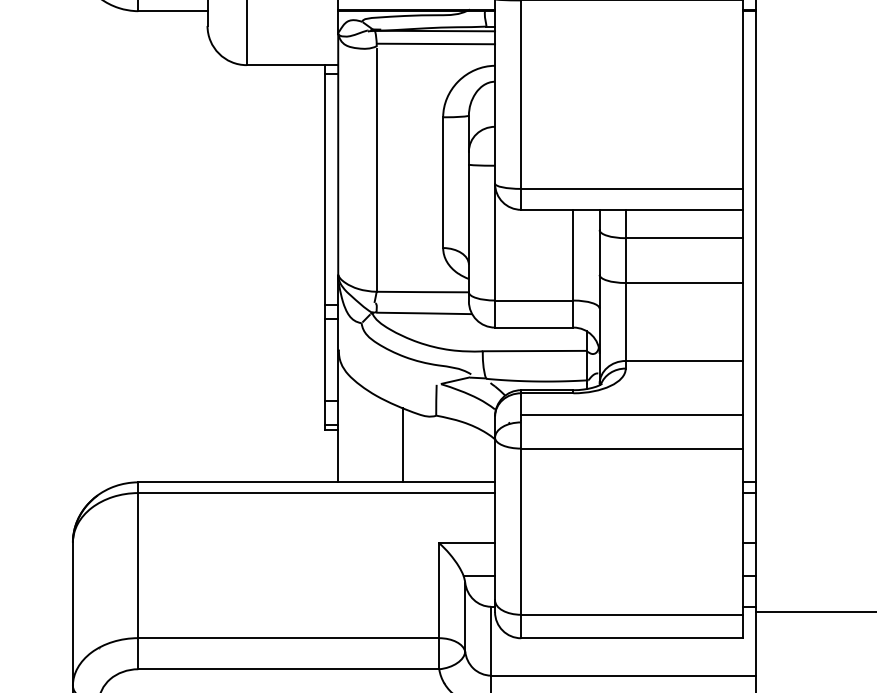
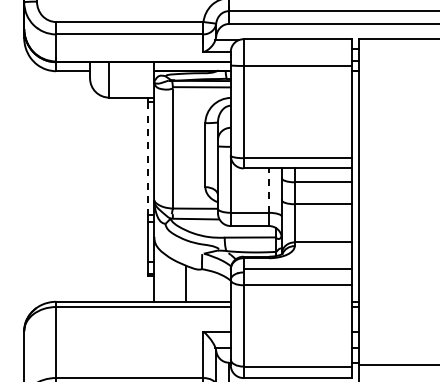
line: (324, 191) -> (147, 159), solid -> dashed
line: (574, 254) -> (269, 190), solid -> dashed

